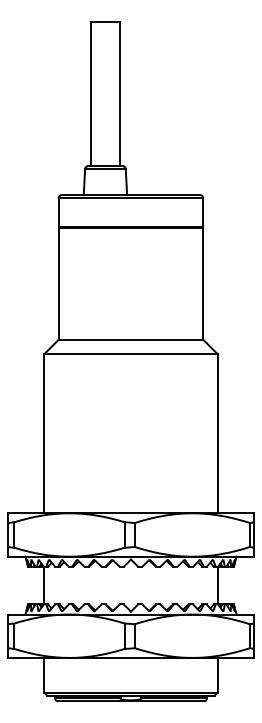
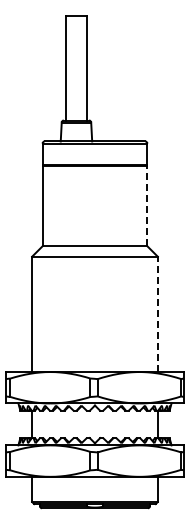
line: (203, 283) -> (147, 205), solid -> dashed
line: (217, 433) -> (157, 314), solid -> dashed

